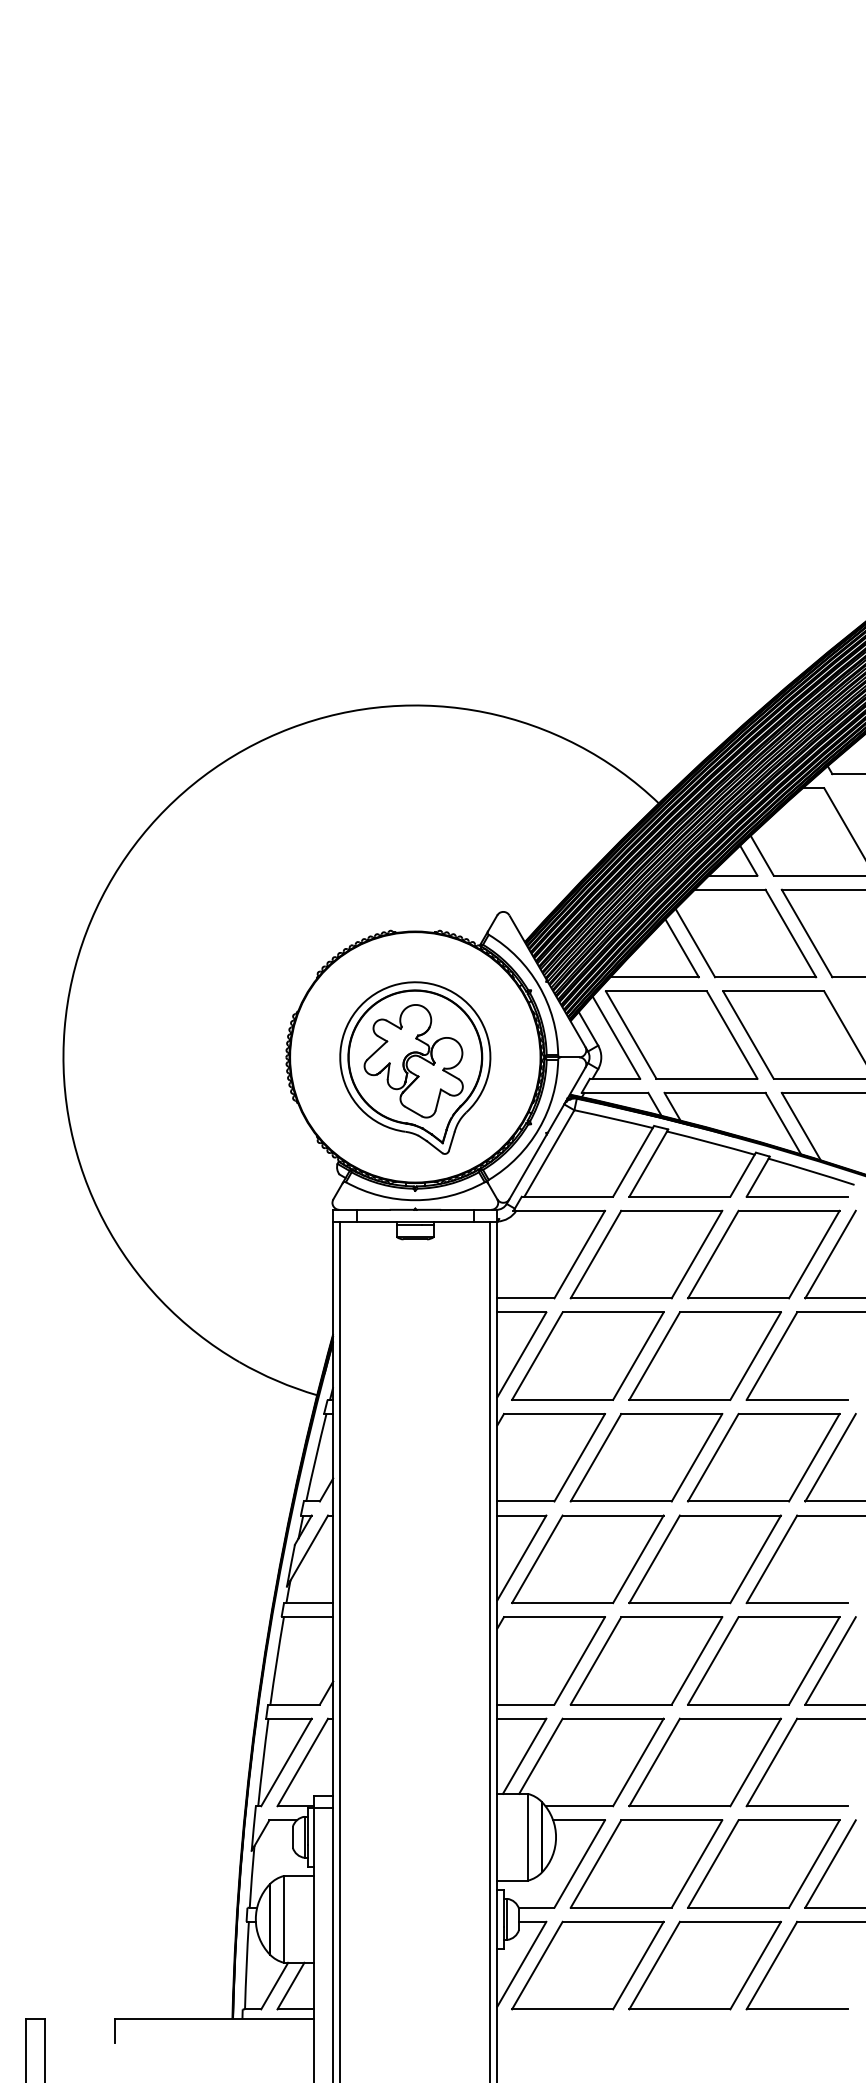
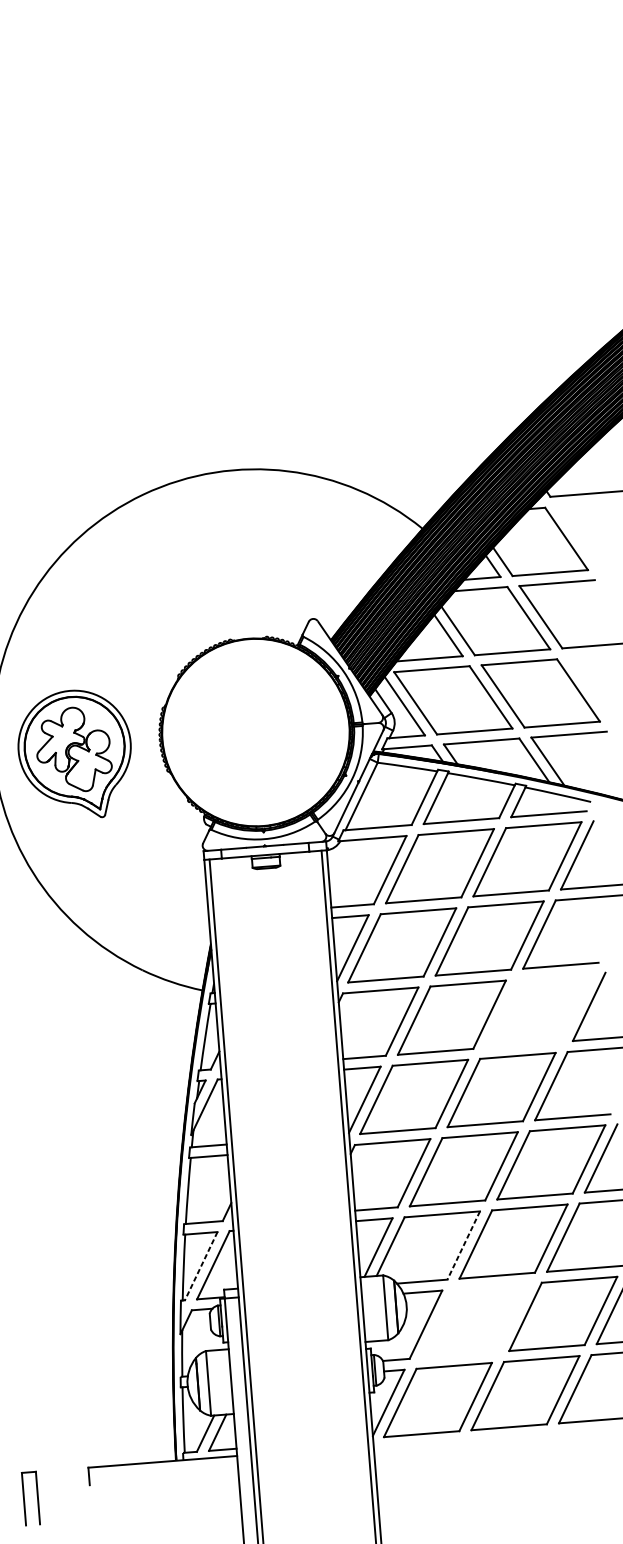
part: (415, 1067) -> (75, 754), moved
part: (763, 1457) -> (539, 1010), removed
line: (286, 1762) -> (201, 1266), solid -> dashed
line: (638, 1762) -> (463, 1245), solid -> dashed
part: (646, 1863) -> (475, 1320), removed

